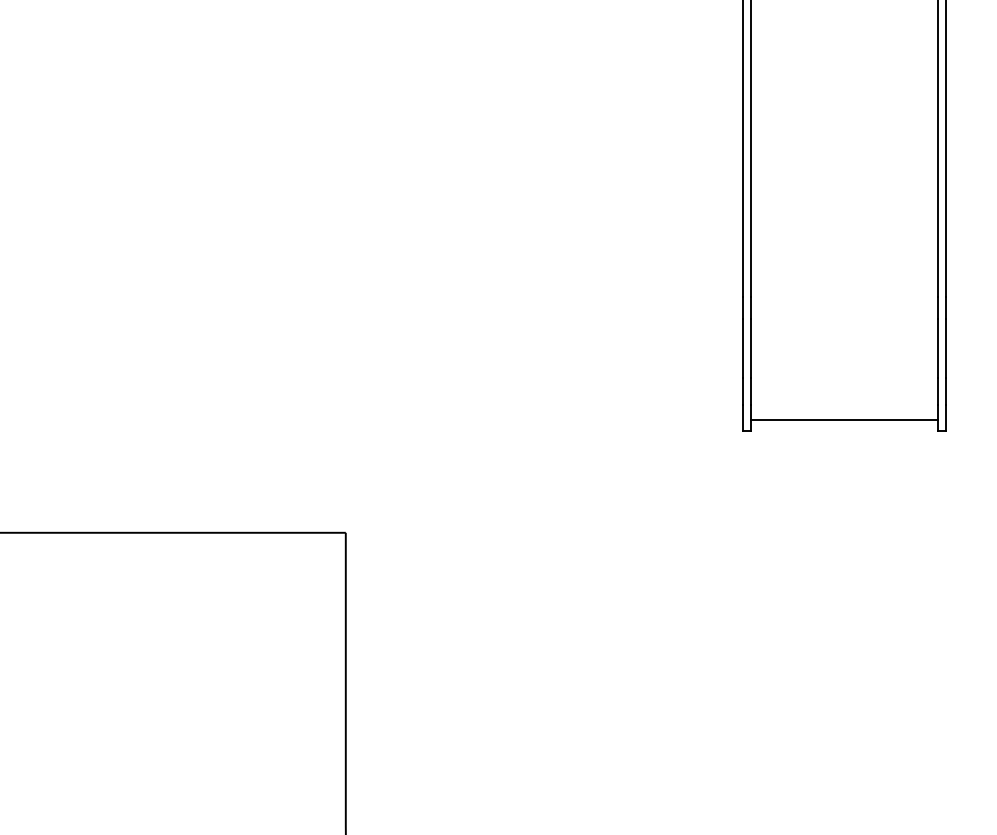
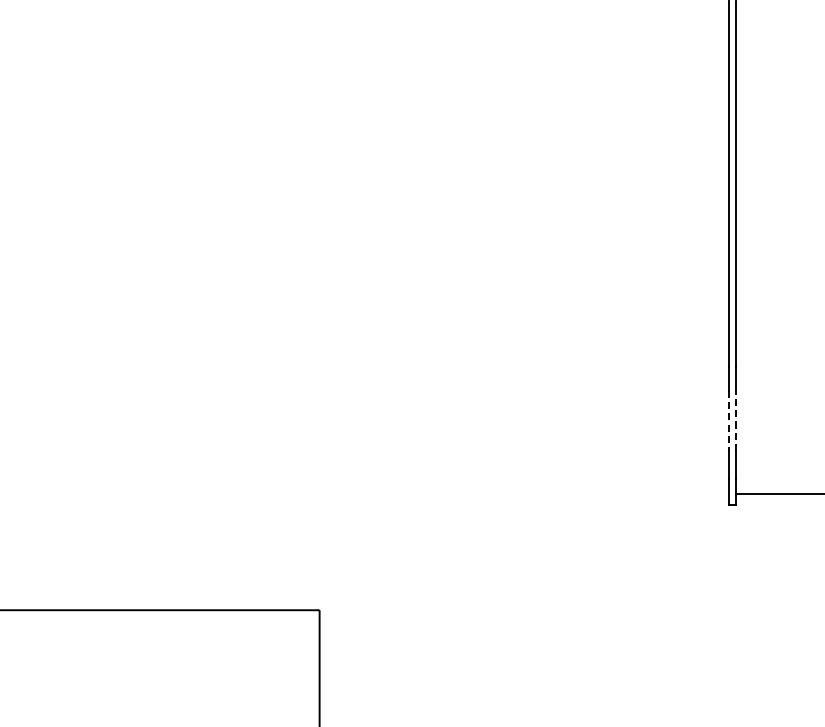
line: (750, 348) -> (735, 420), solid -> dashed
line: (743, 349) -> (728, 421), solid -> dashed

